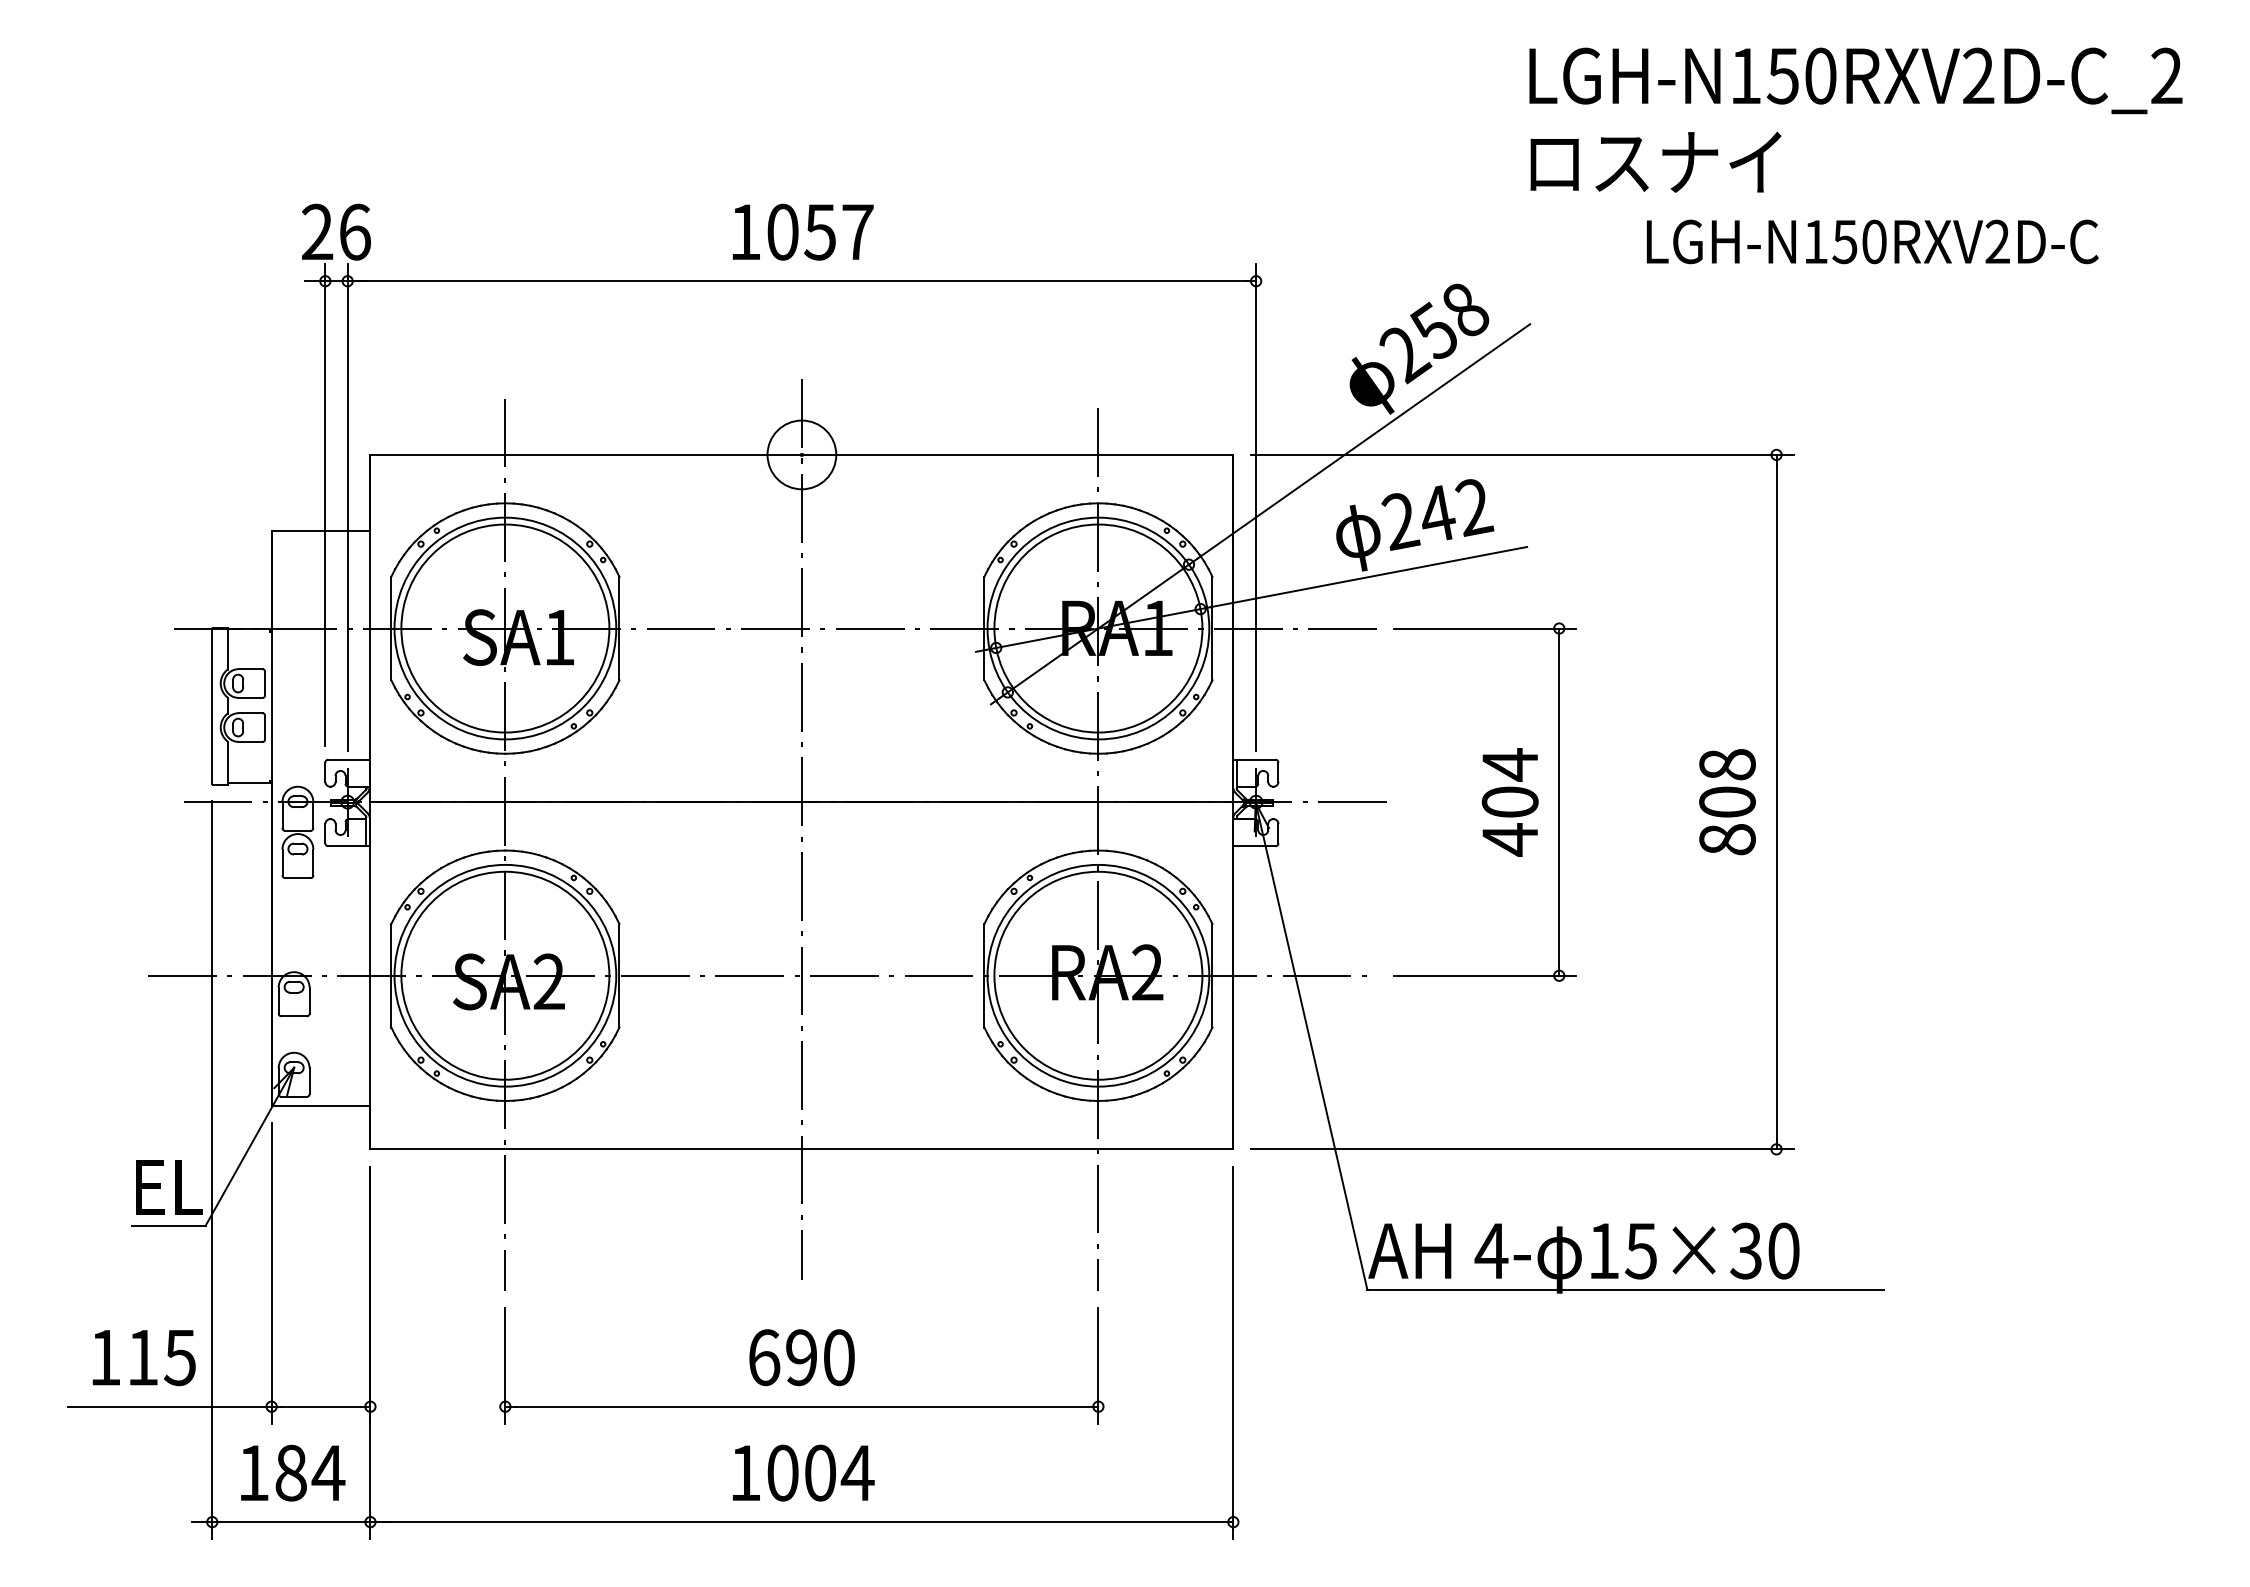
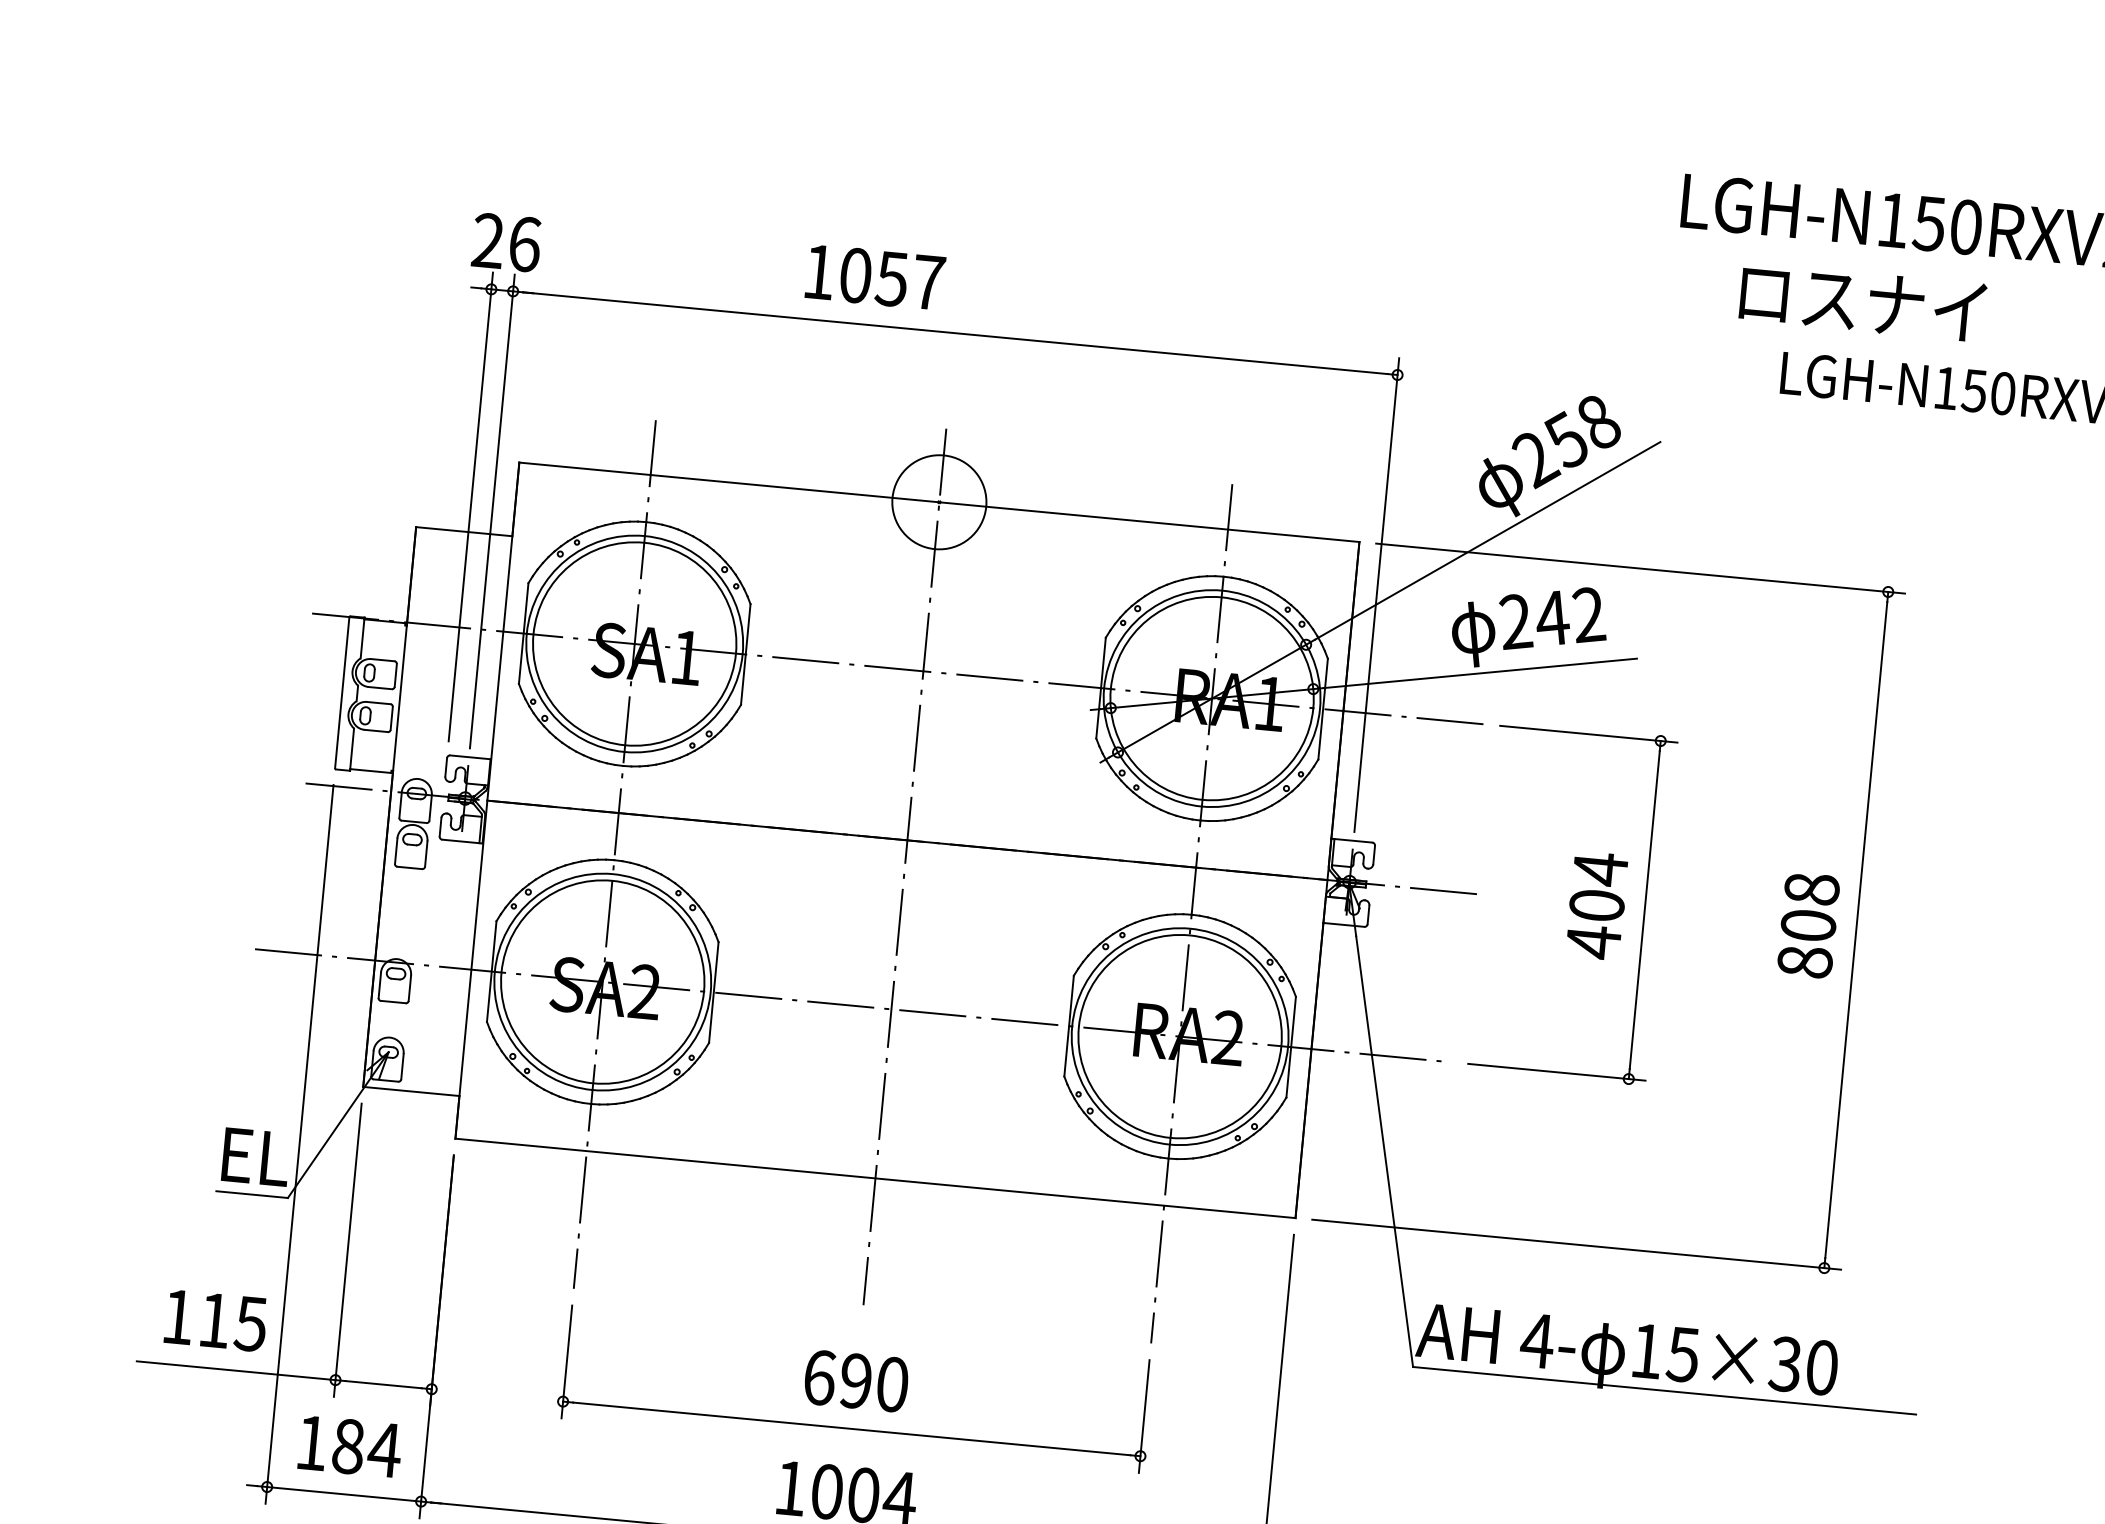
text: (1655, 161) -> (1862, 301), moved
text: (803, 231) -> (875, 276), moved
circle: (801, 454) -> (939, 501), size x1.4

